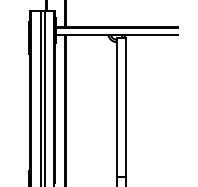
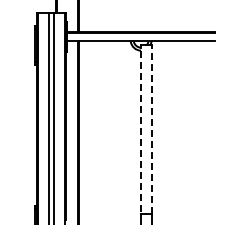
line: (125, 107) -> (151, 129), solid -> dashed
line: (117, 110) -> (141, 132), solid -> dashed

